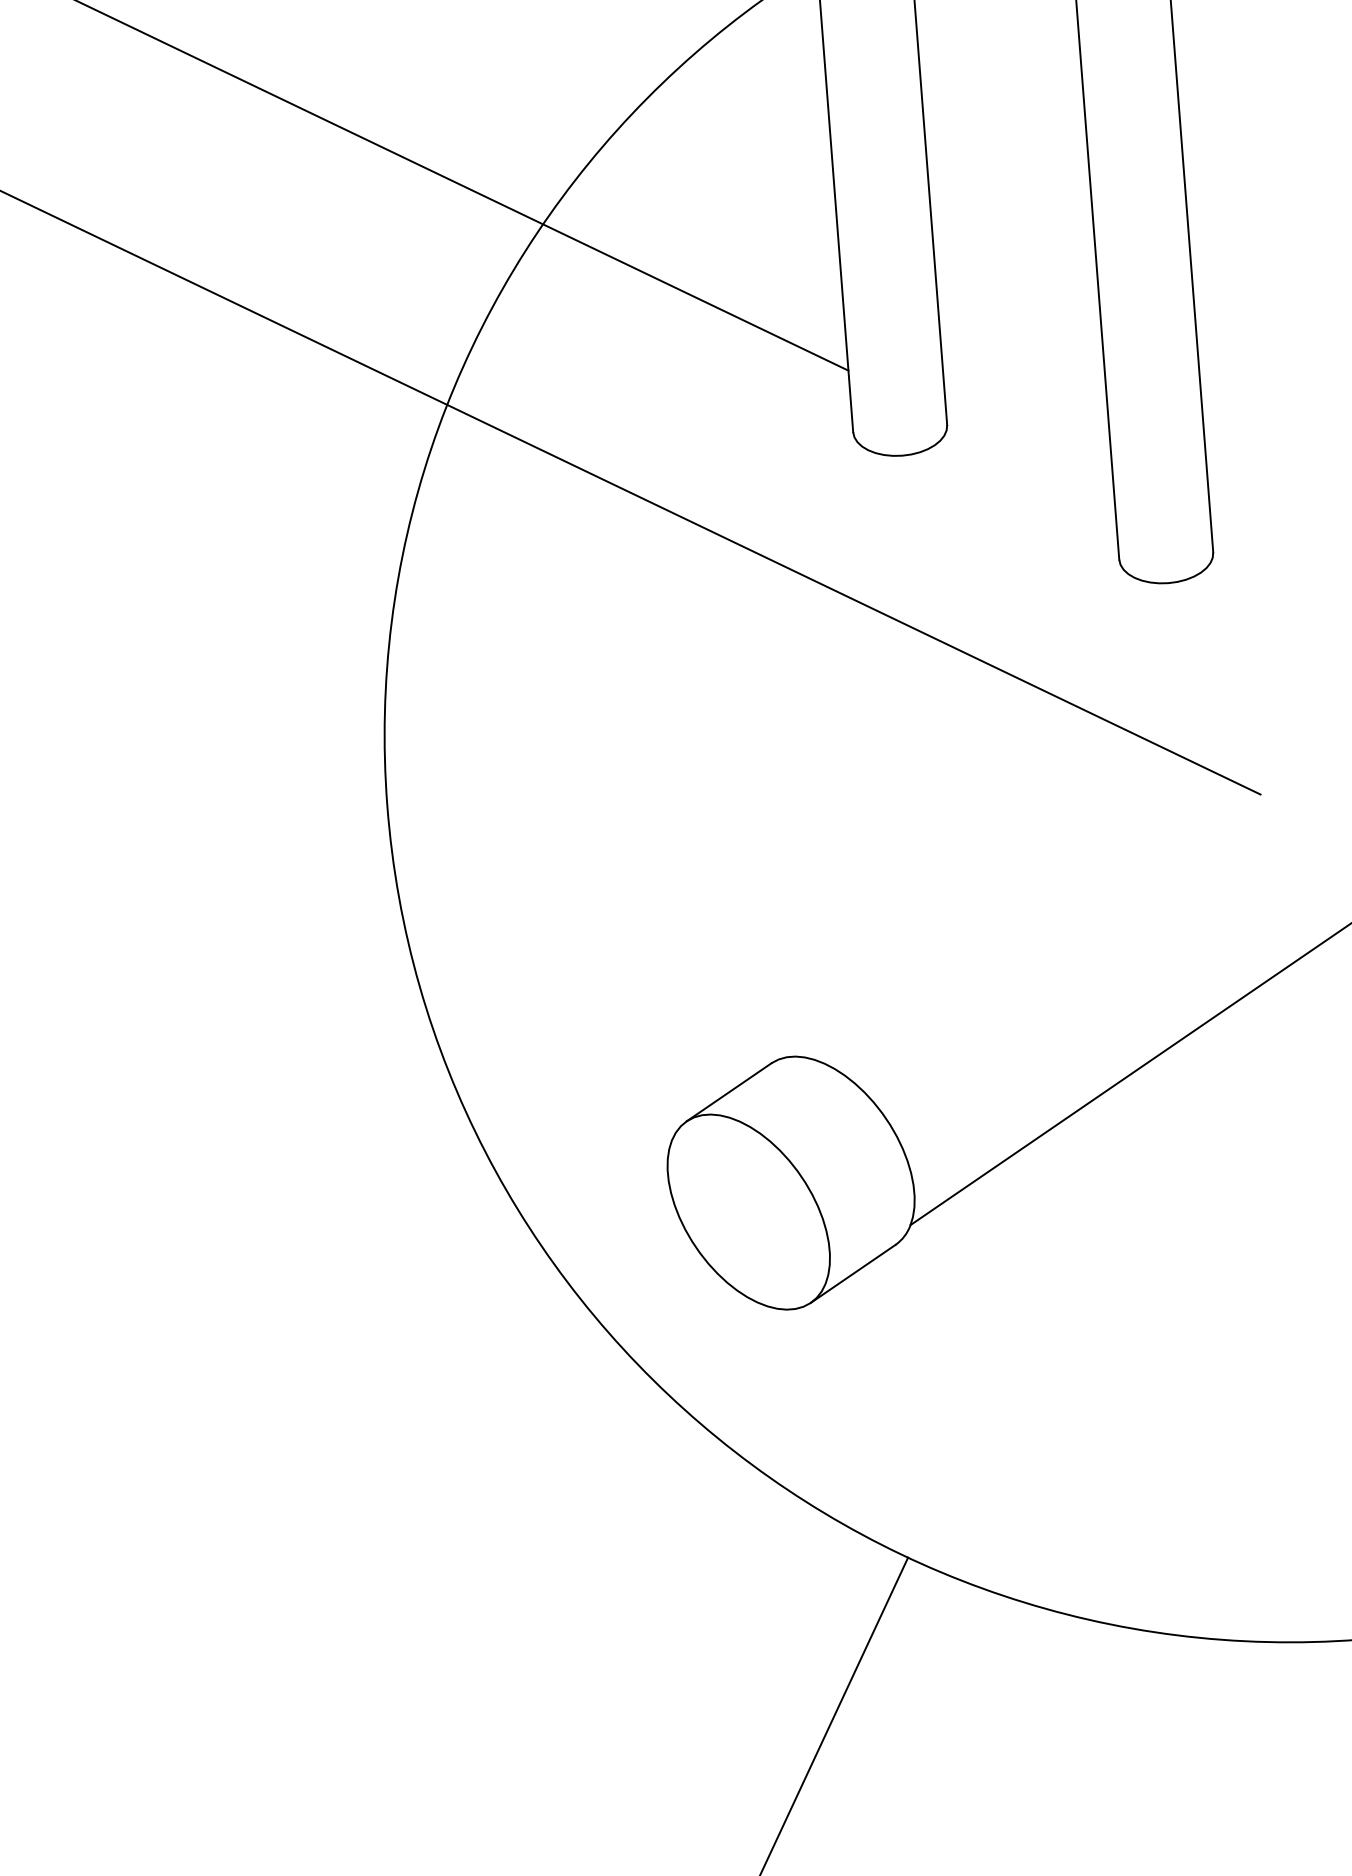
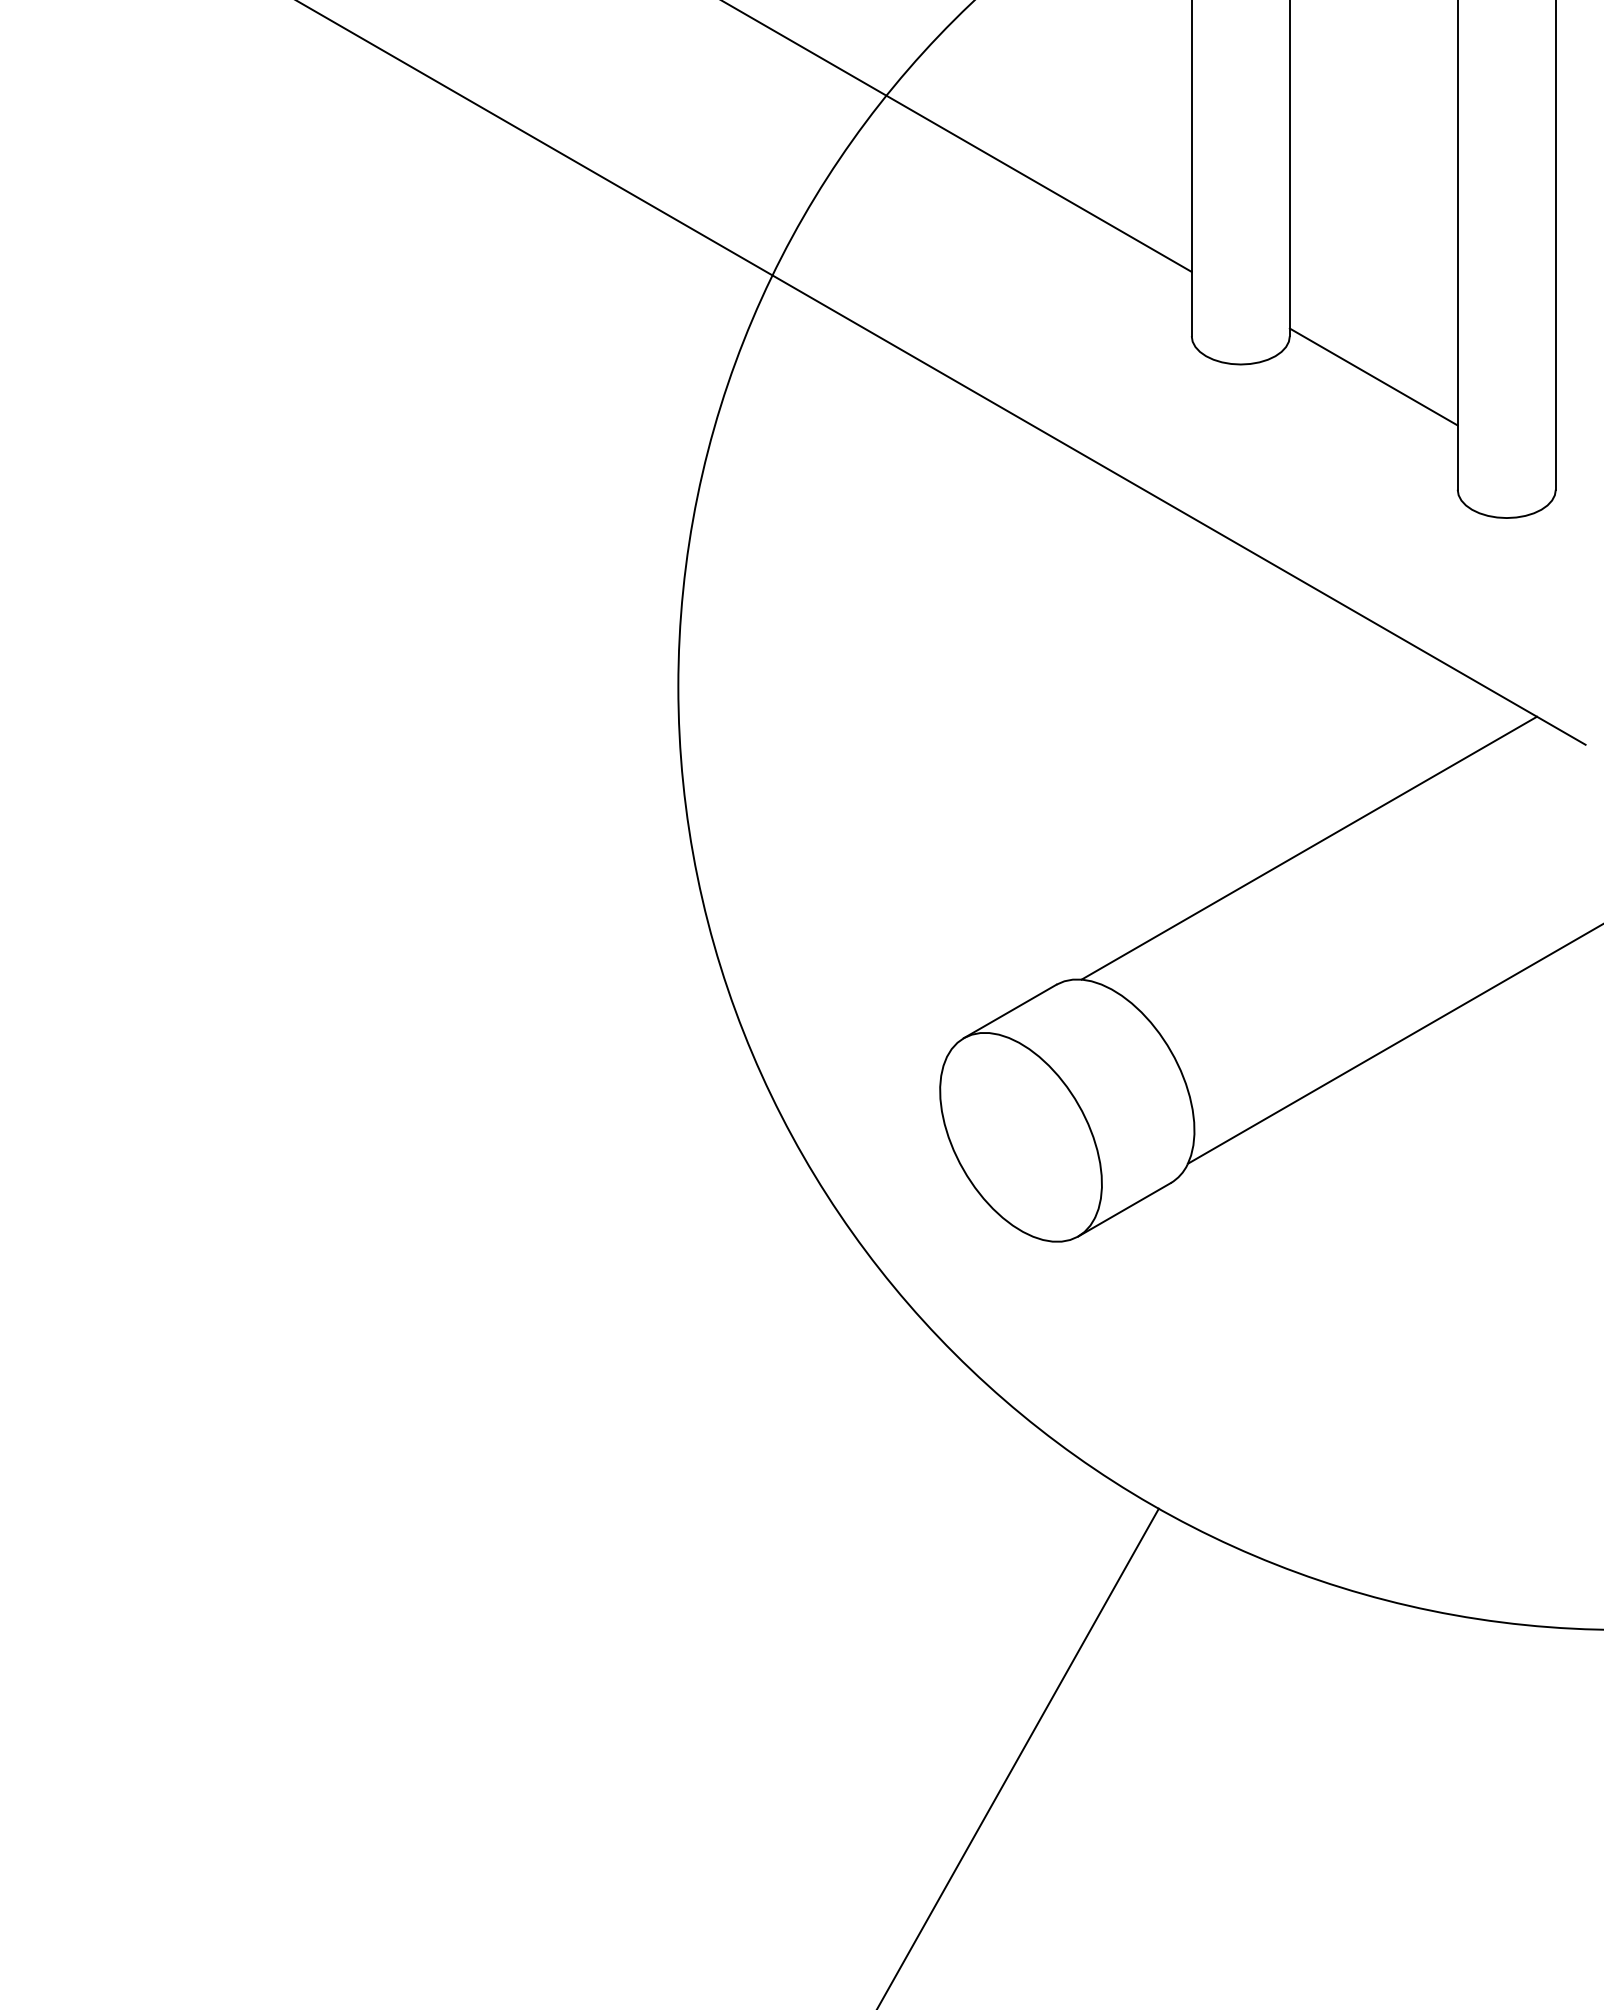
line: (1030, 457) -> (1373, 376), added
line: (1003, 913) -> (1309, 847), added

